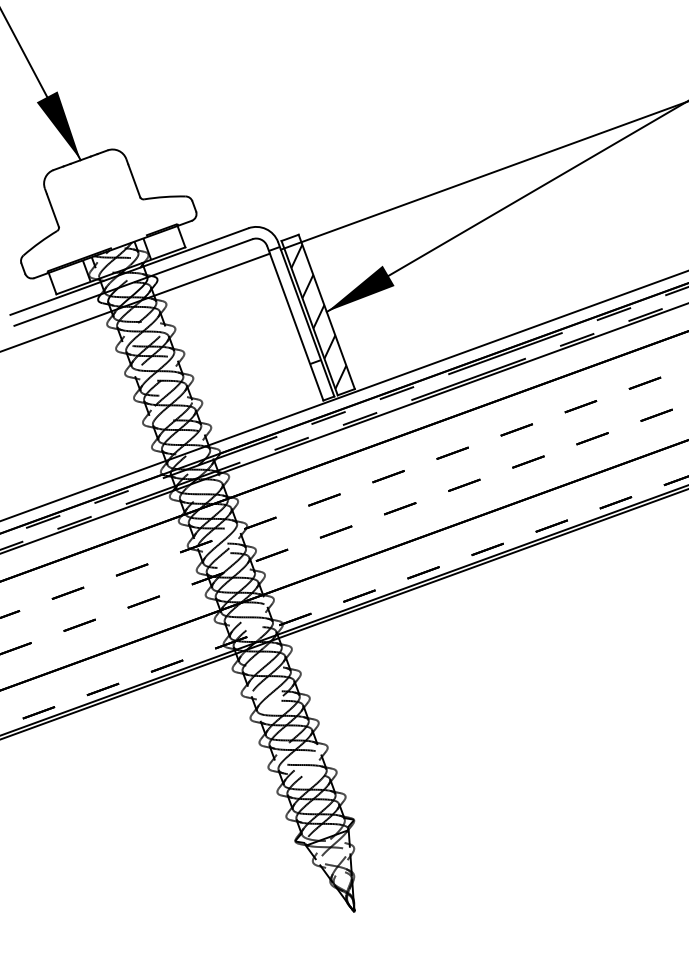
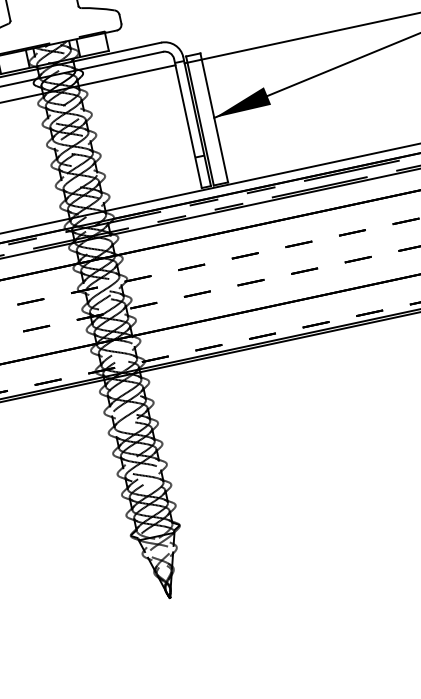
hatch: (318, 316) -> (207, 120), removed

